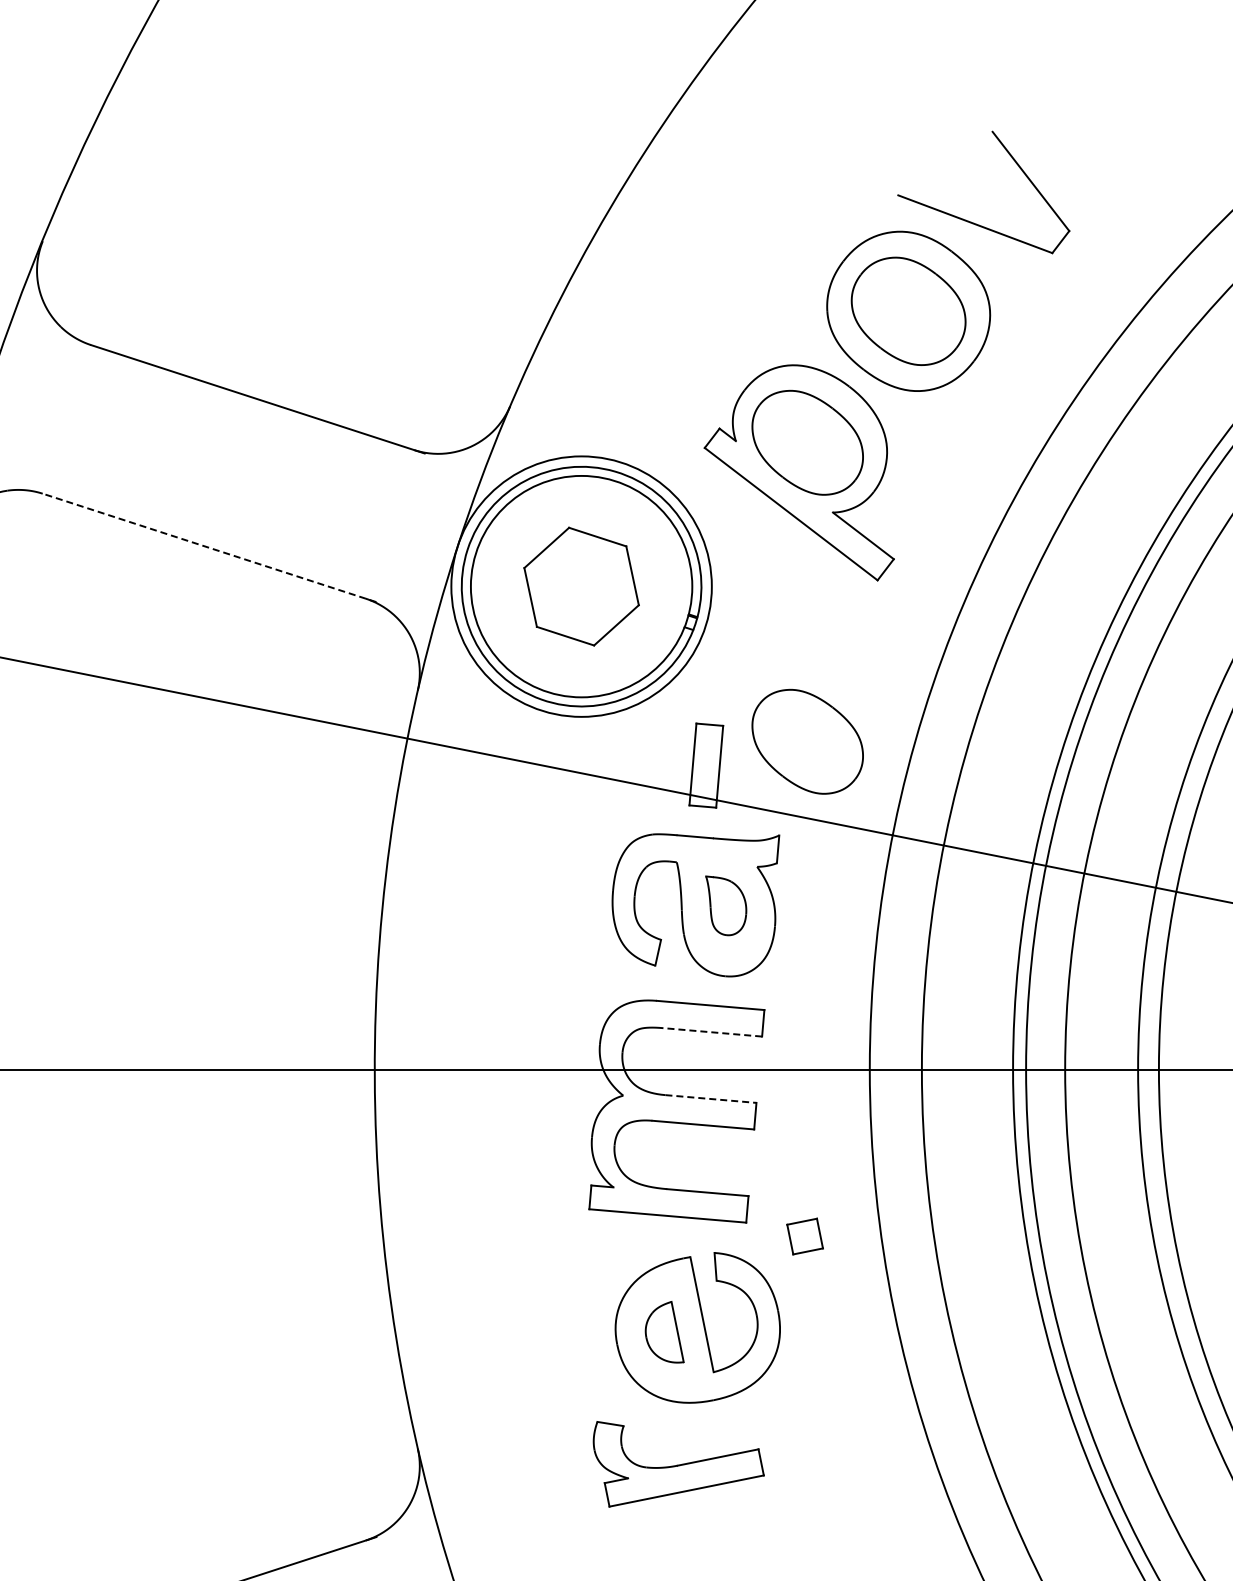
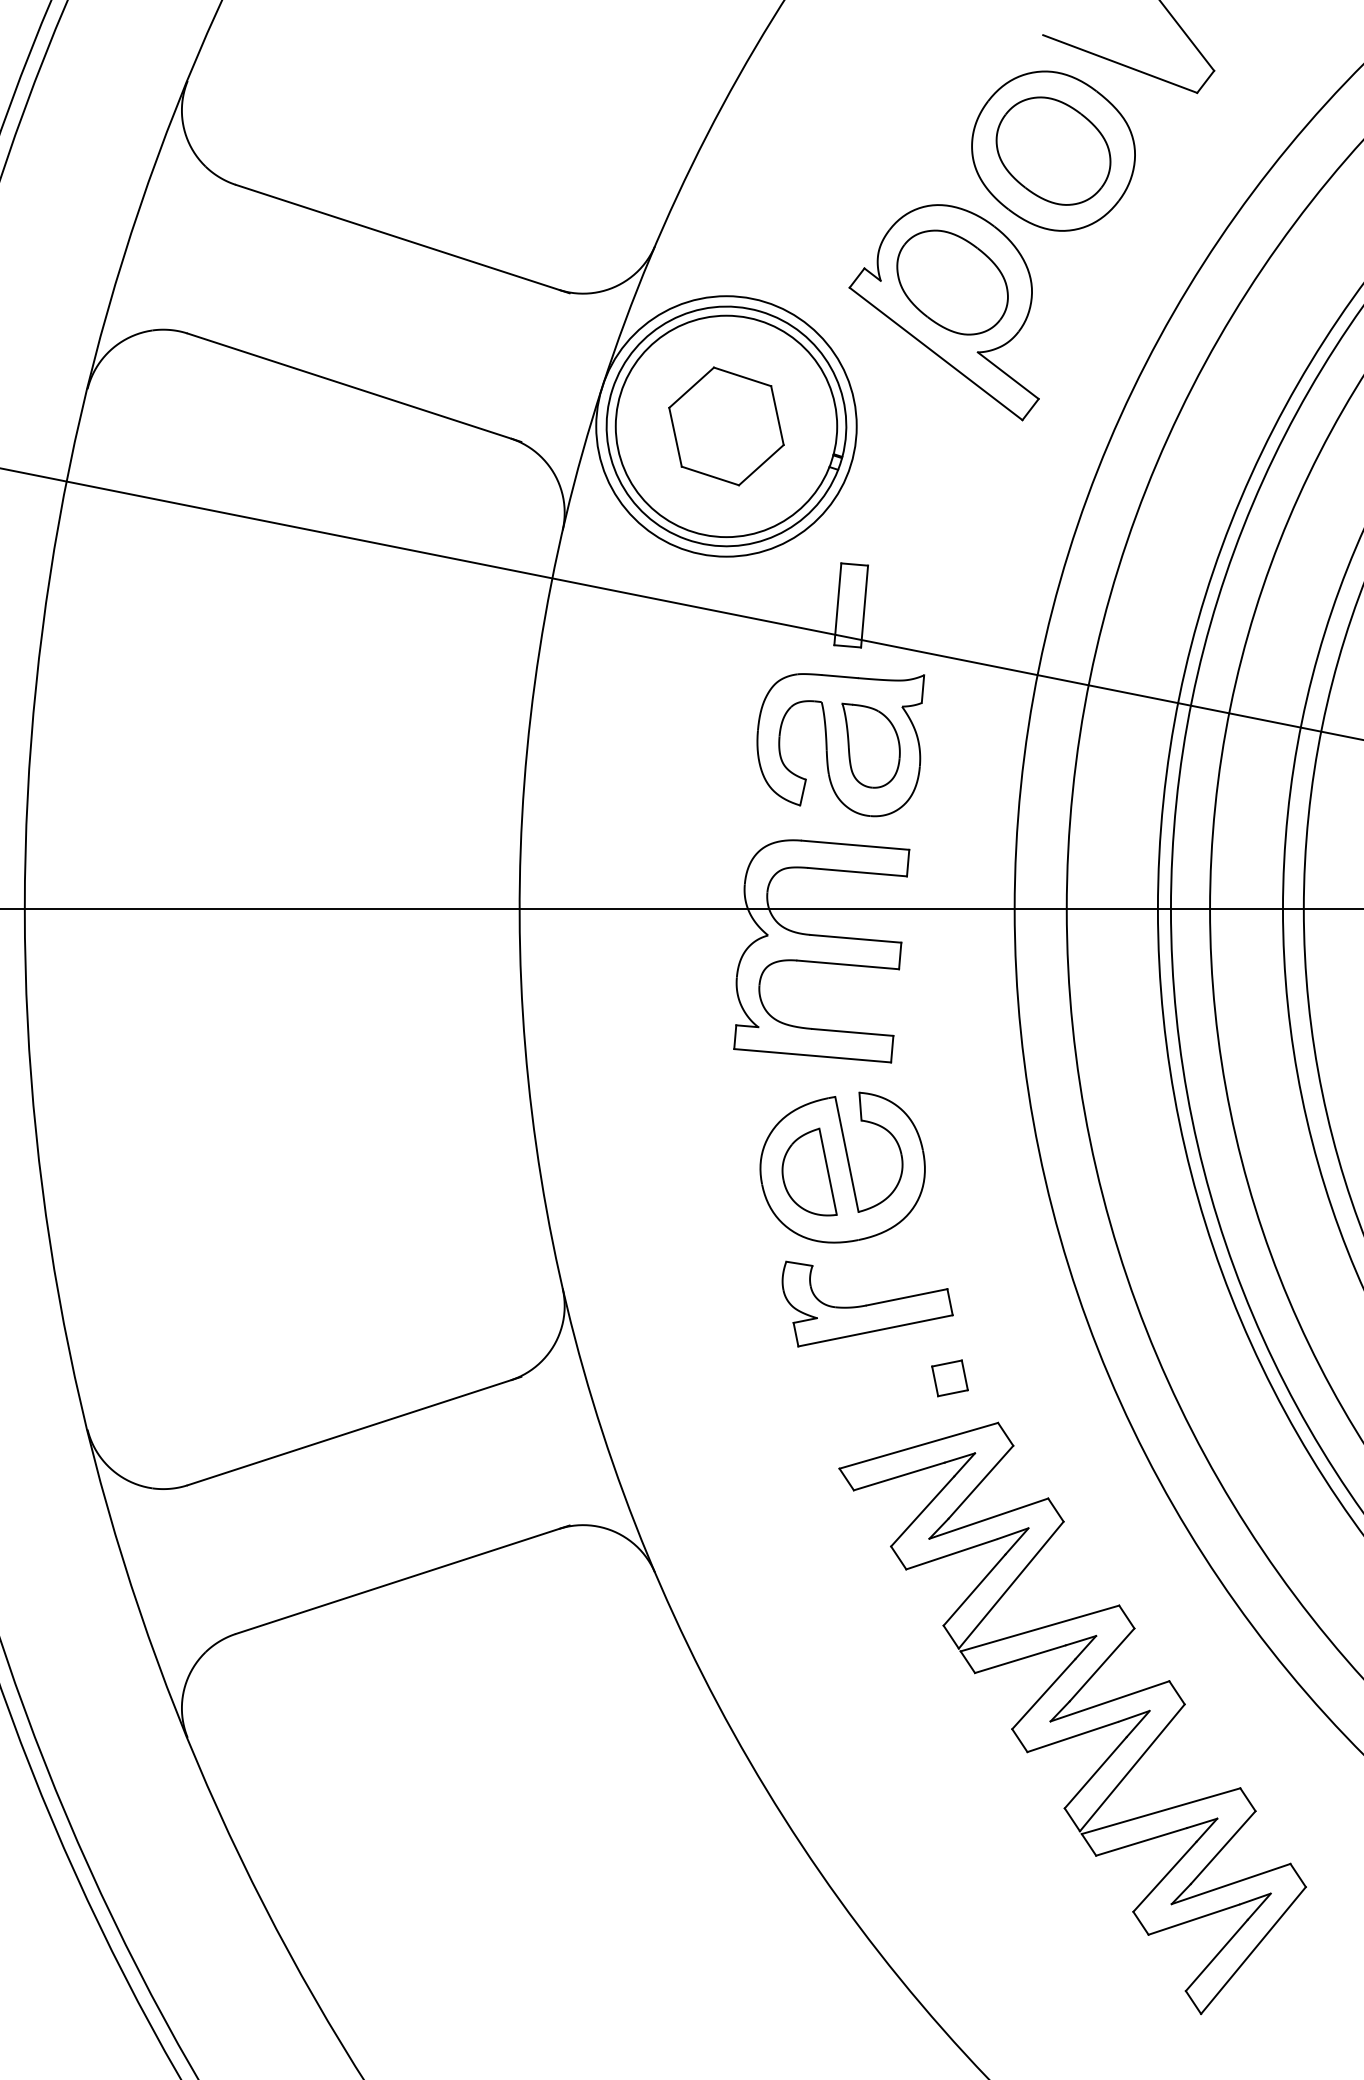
line: (208, 547) -> (353, 387), dashed -> solid
part: (807, 741) -> (952, 581), removed
part: (725, 905) -> (870, 745), size x1.43
line: (712, 1032) -> (857, 872), dashed -> solid
line: (710, 1098) -> (855, 938), dashed -> solid
part: (804, 1236) -> (949, 1378), moved
part: (664, 1331) -> (809, 1171), size x1.43
part: (678, 1463) -> (867, 1303), moved

